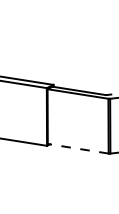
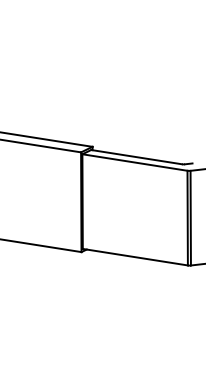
line: (78, 148) -> (135, 256), dashed -> solid

